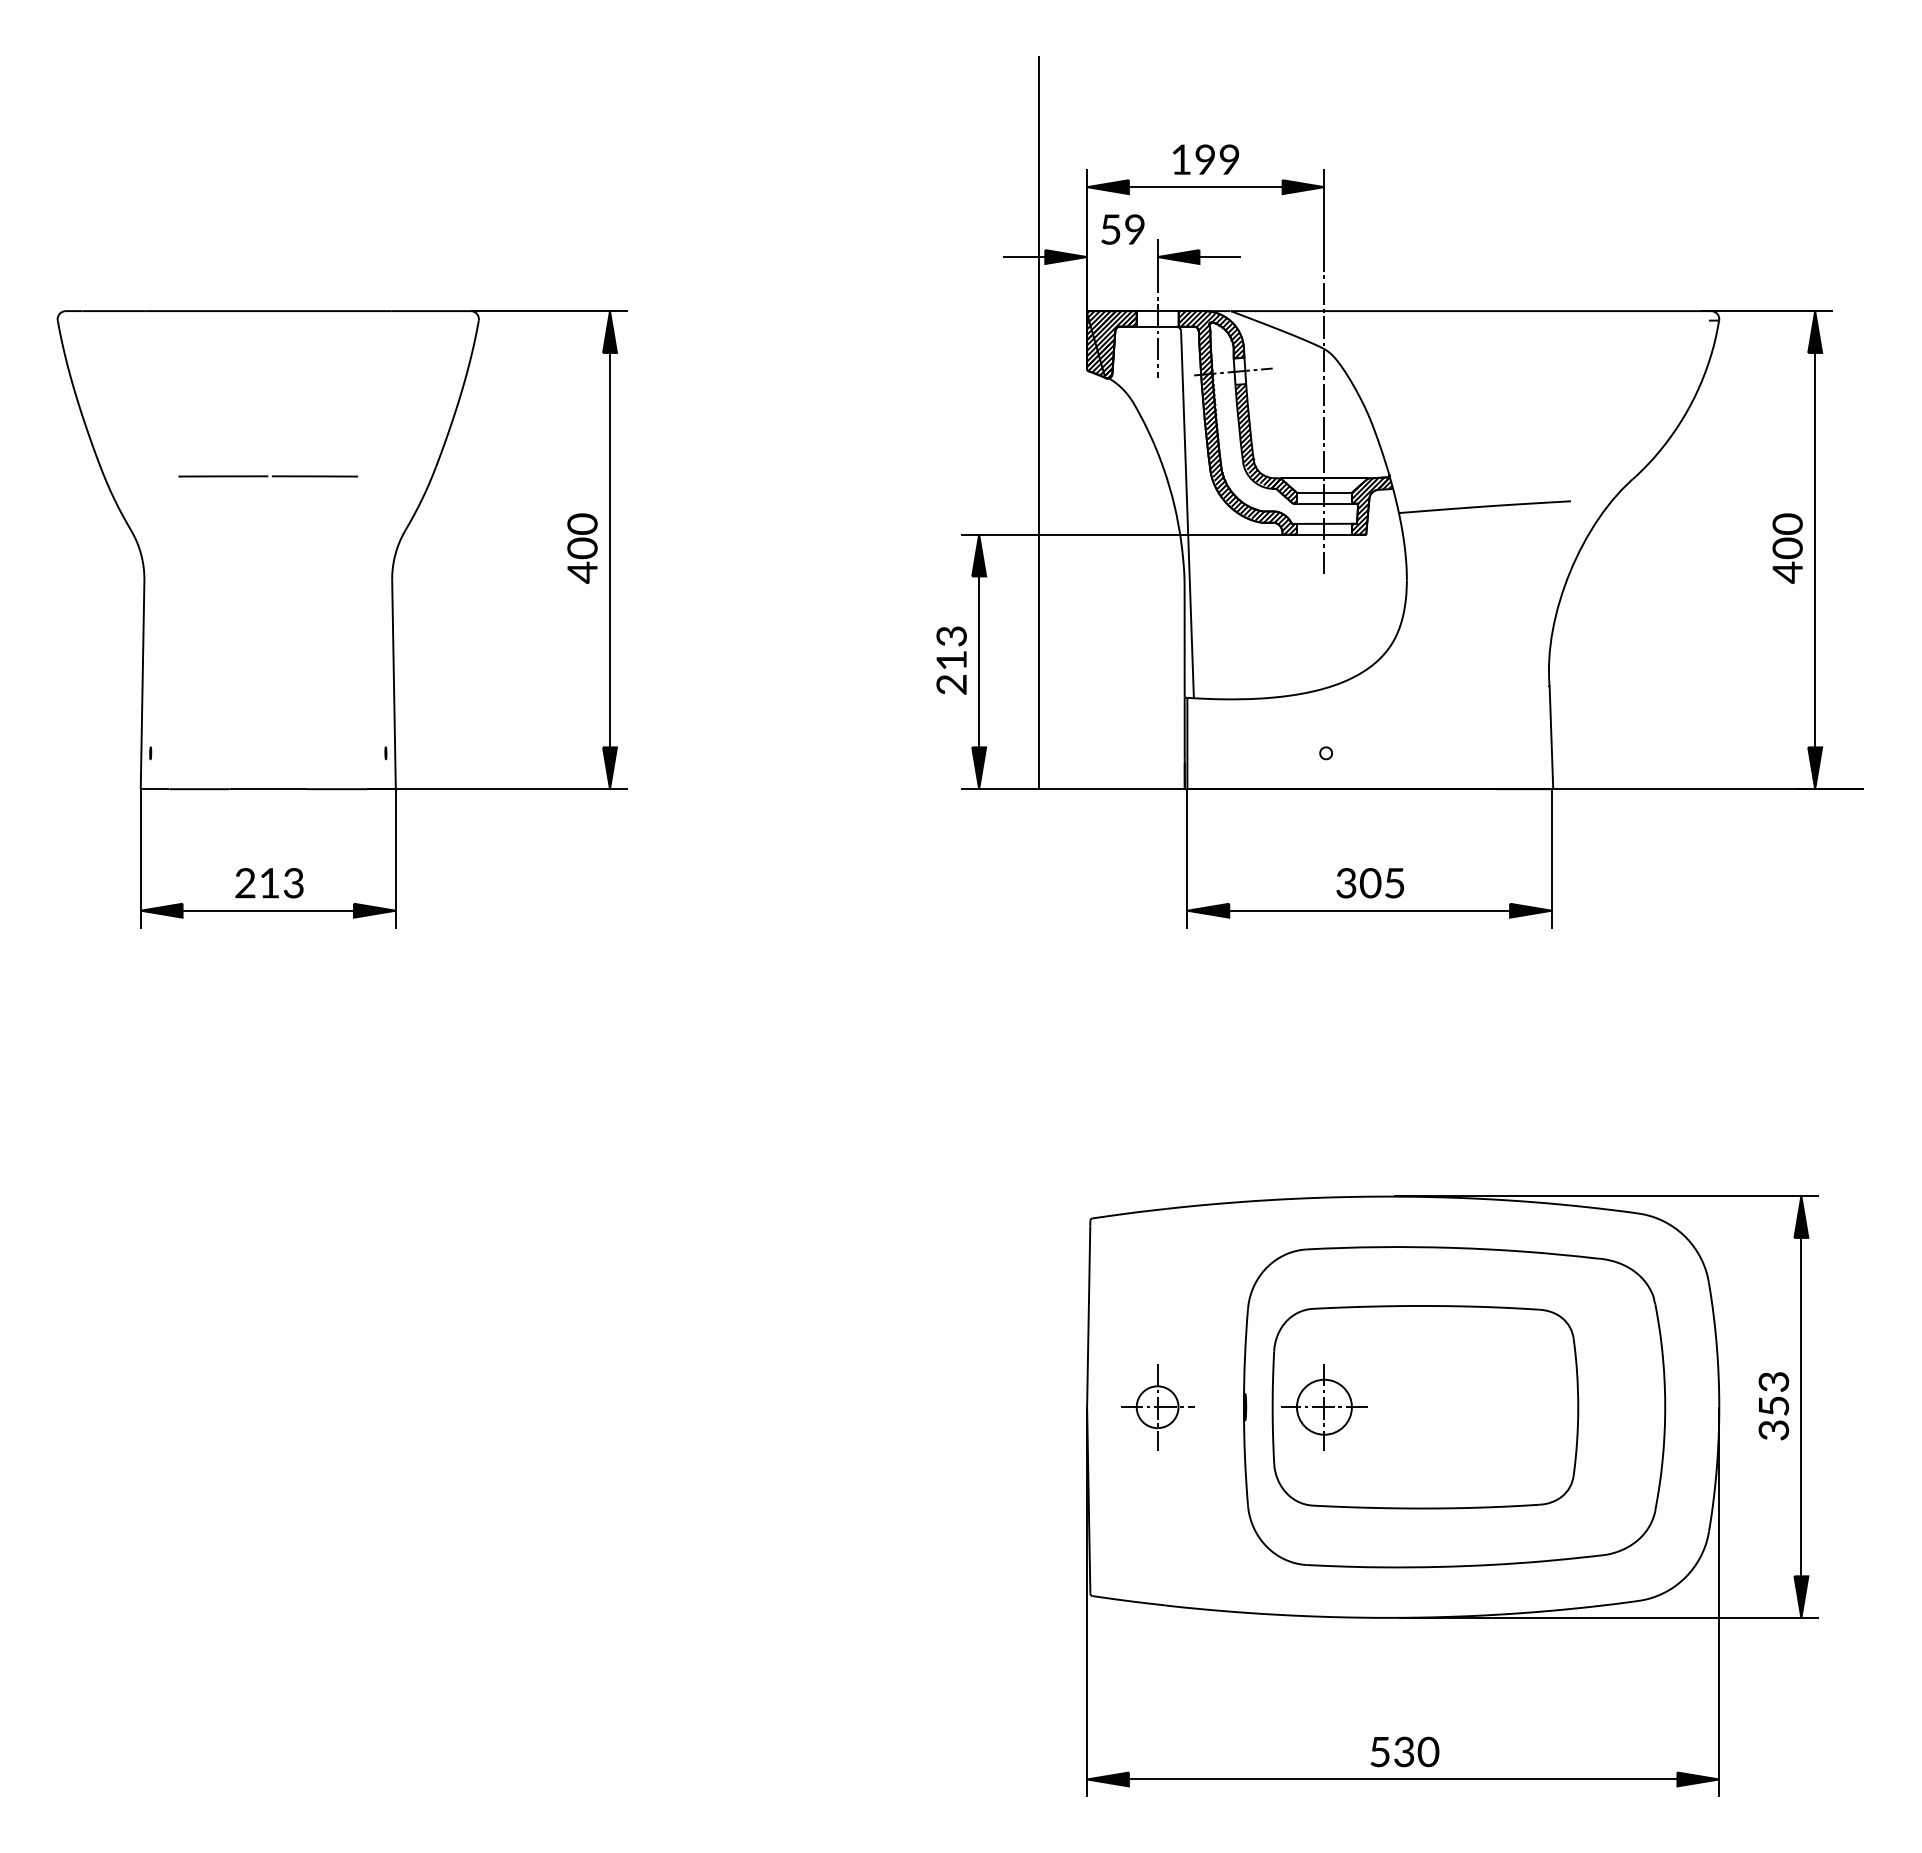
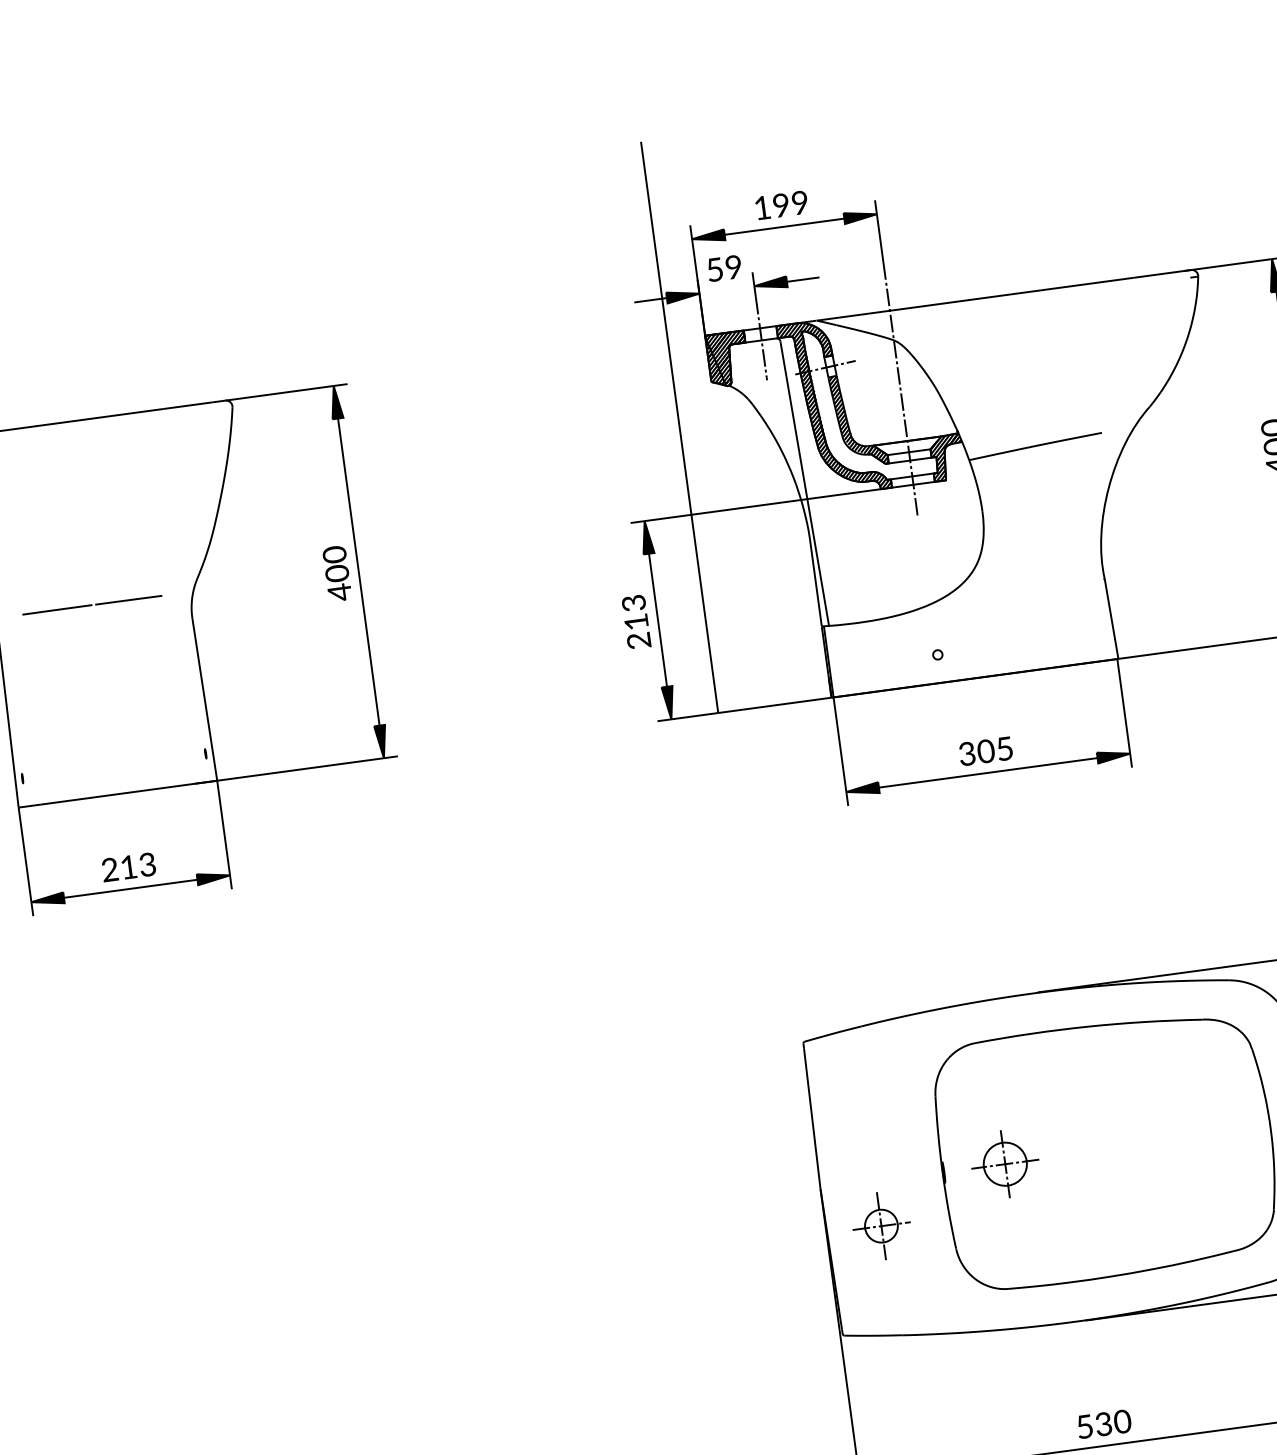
line: (268, 476) -> (92, 605), moved
part: (1157, 1407) -> (881, 1226), moved
part: (1425, 1407) -> (1084, 1153), removed

